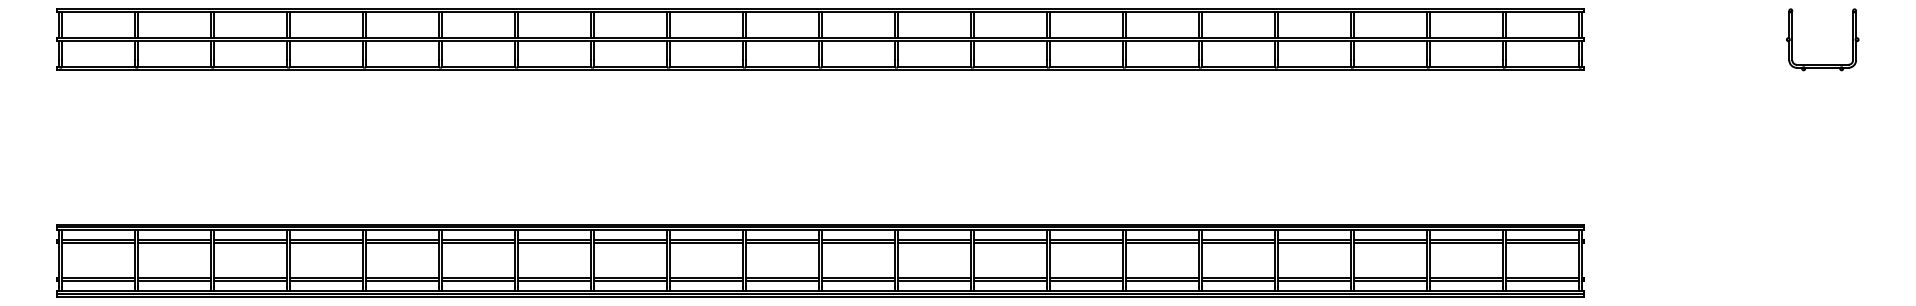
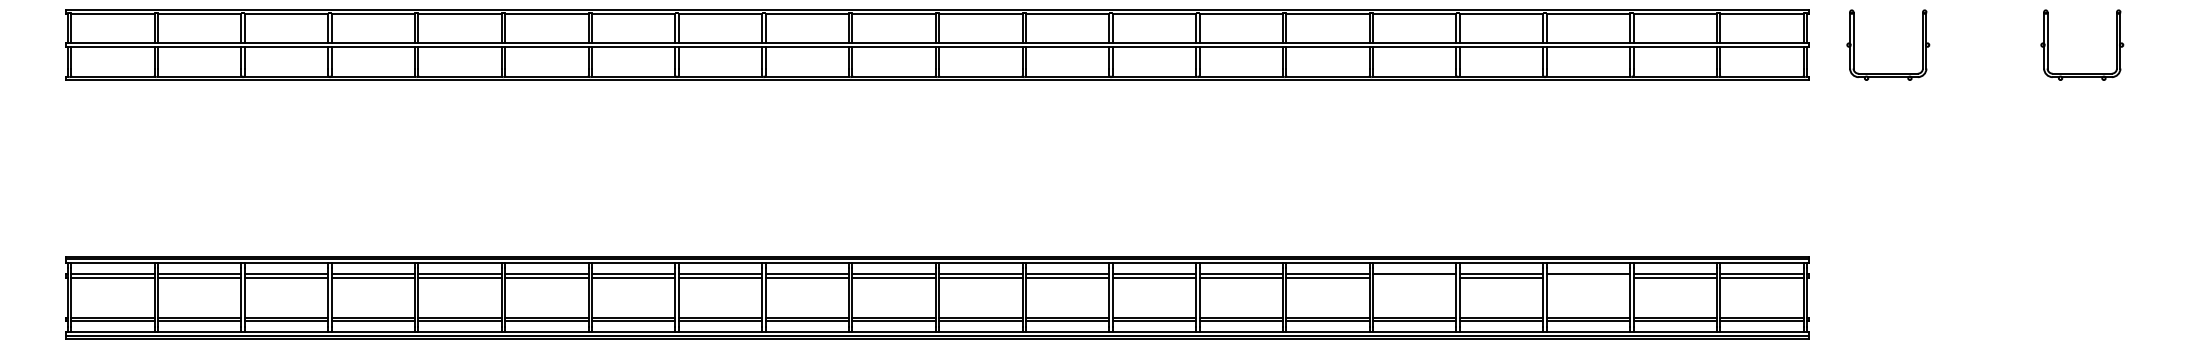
part: (1653, 64) -> (1888, 73), added
line: (1238, 243) -> (1414, 277), removed
line: (1390, 243) -> (1588, 277), removed

